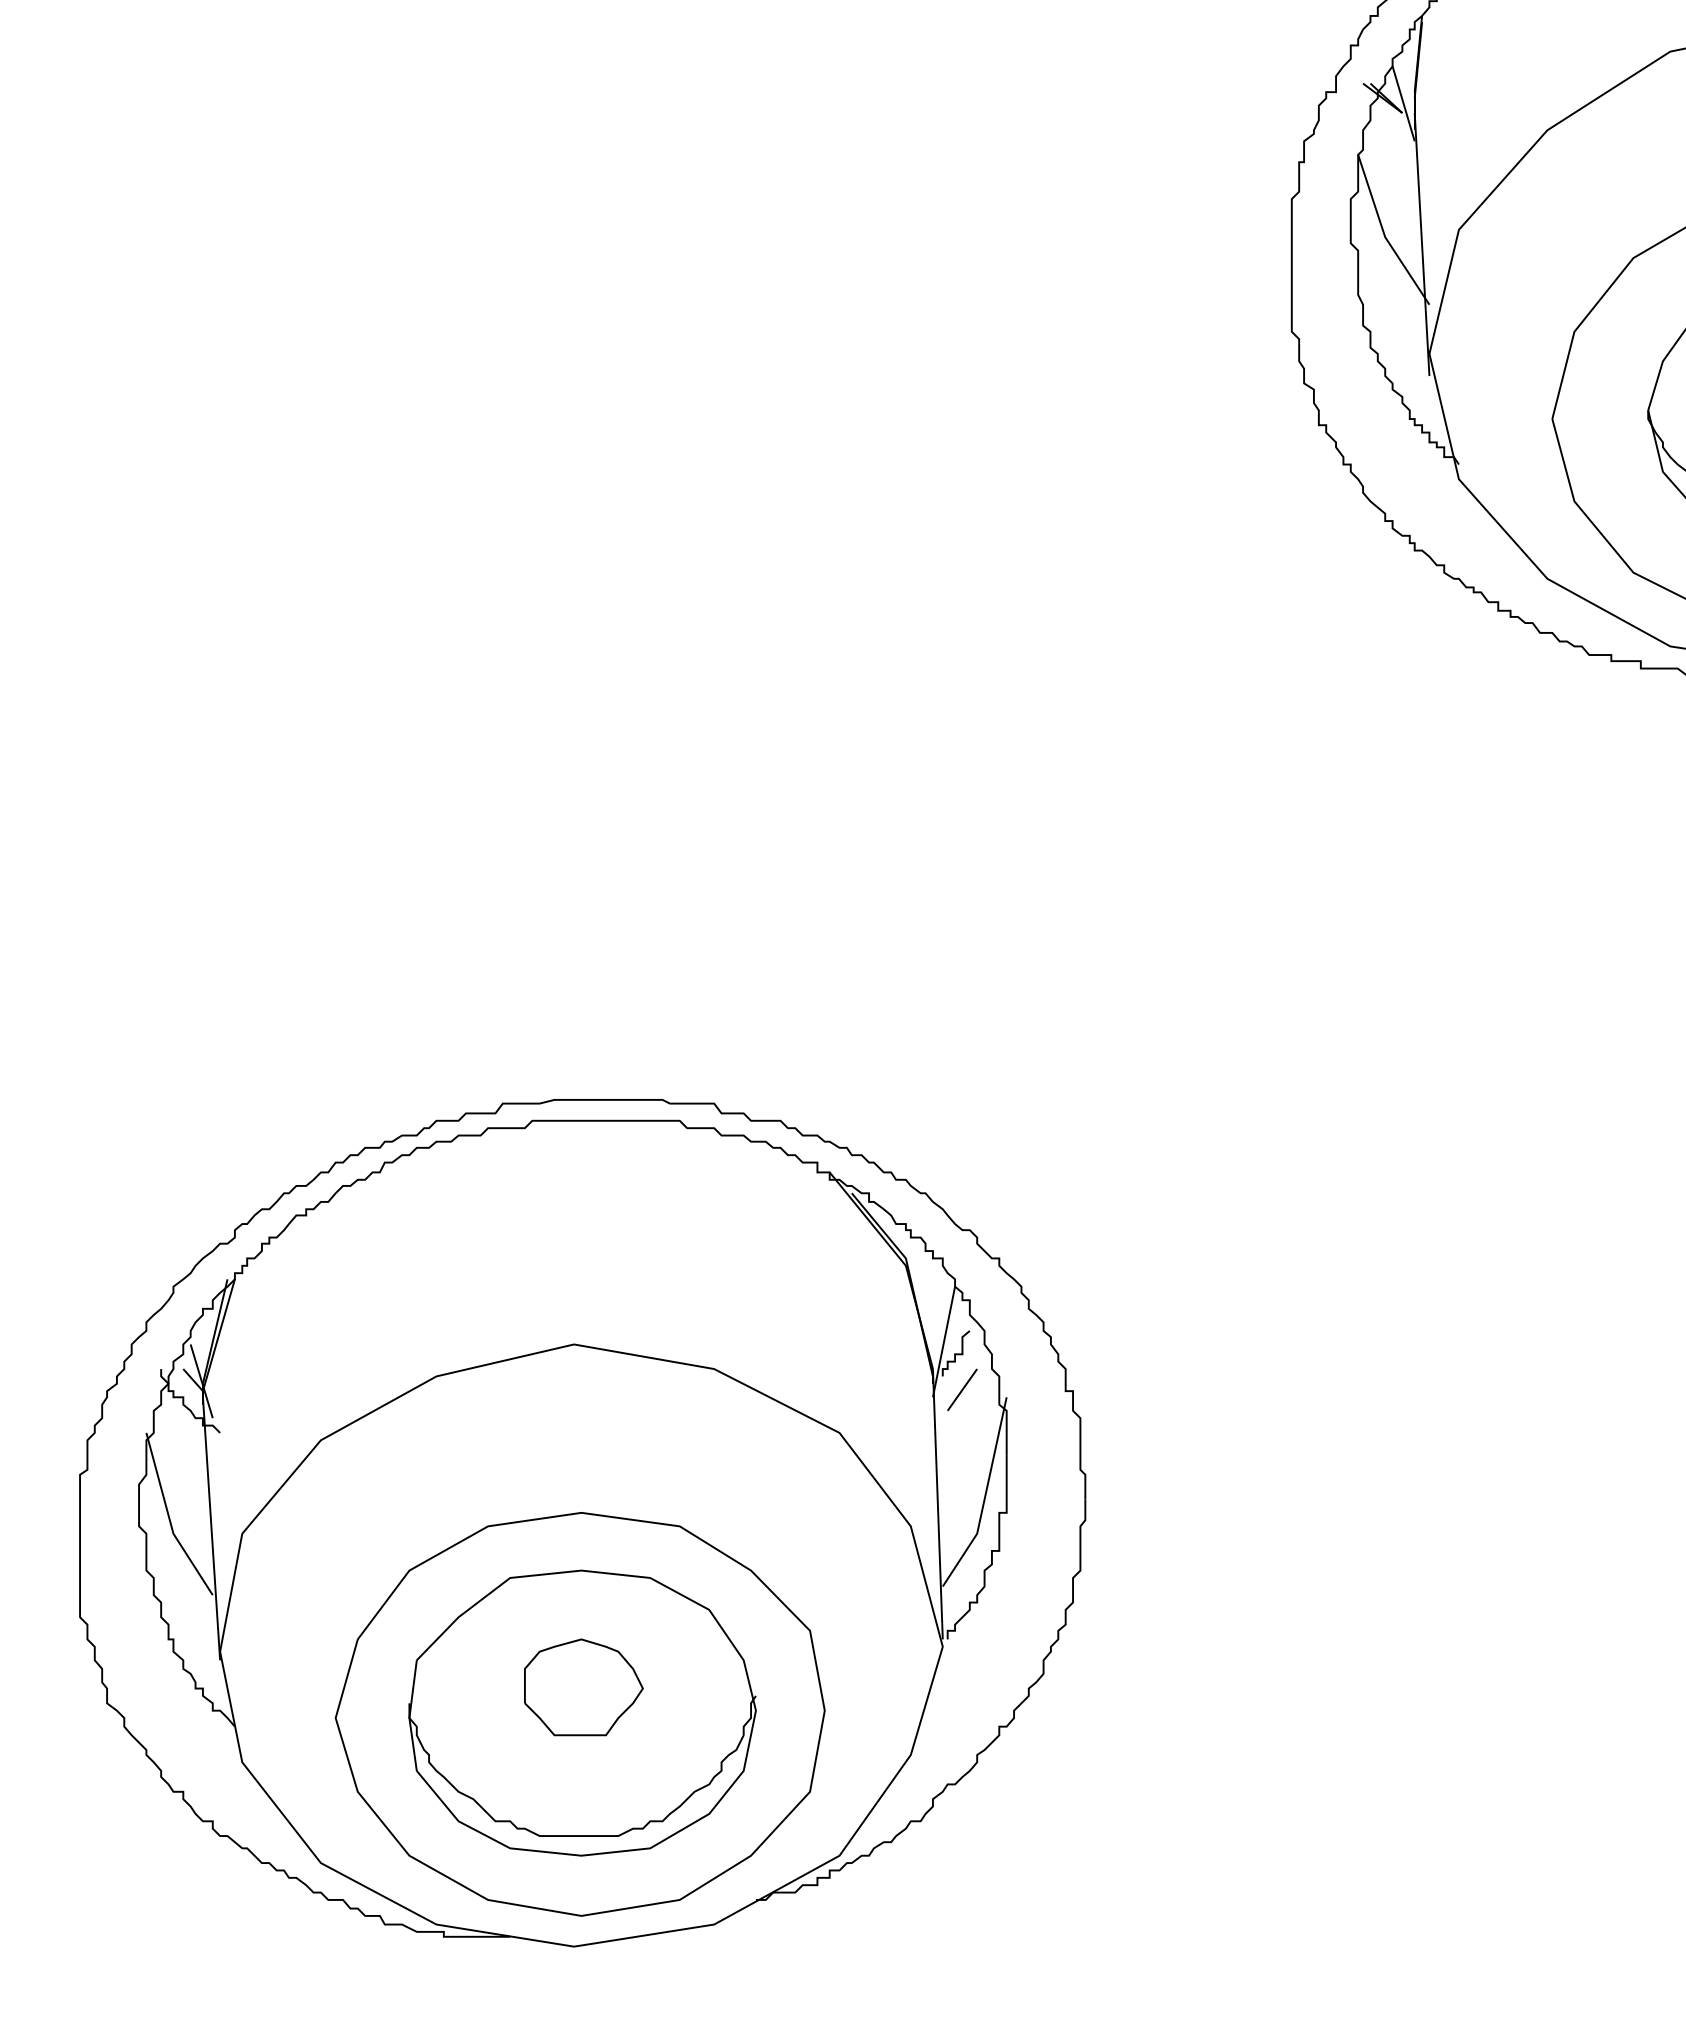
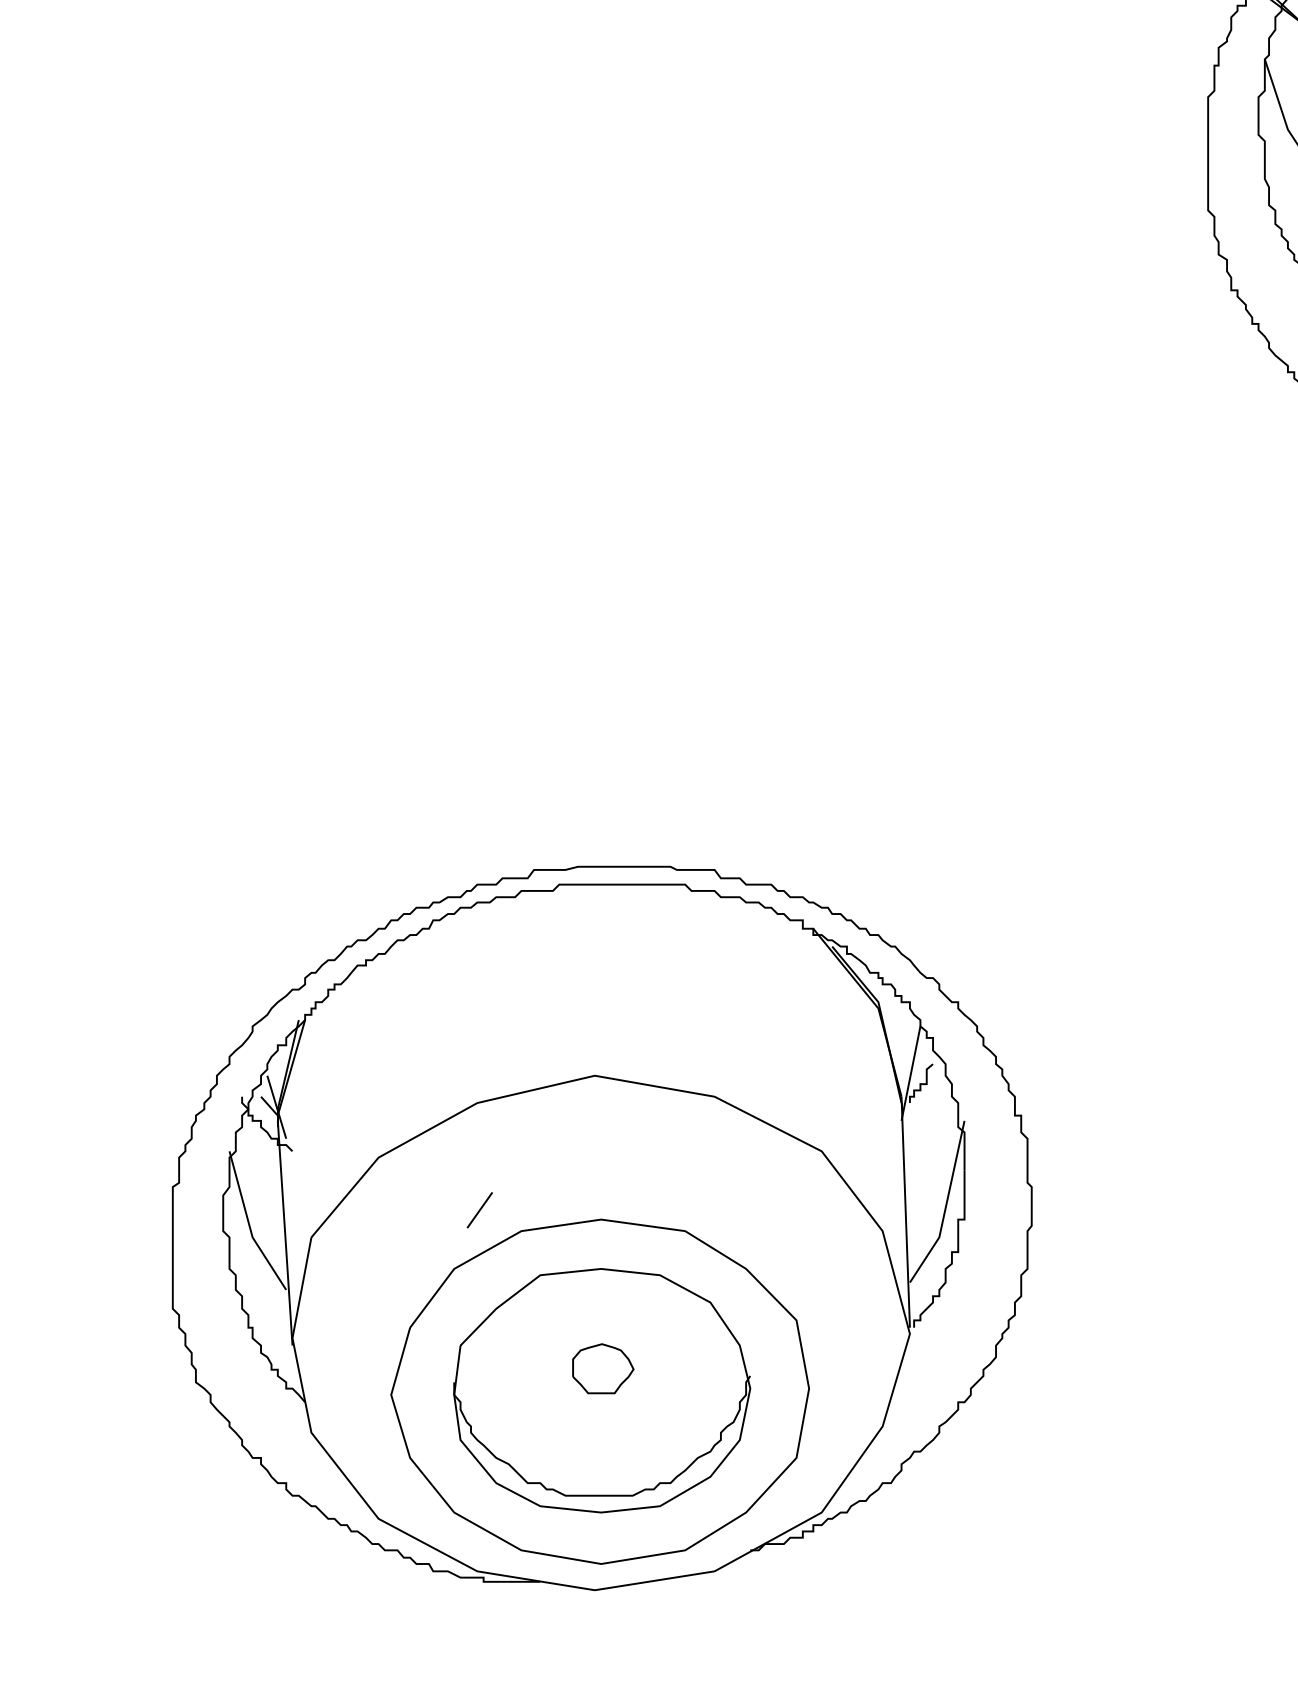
line: (962, 1389) -> (479, 1209), moved
part: (583, 1687) -> (602, 1368), size x0.6

